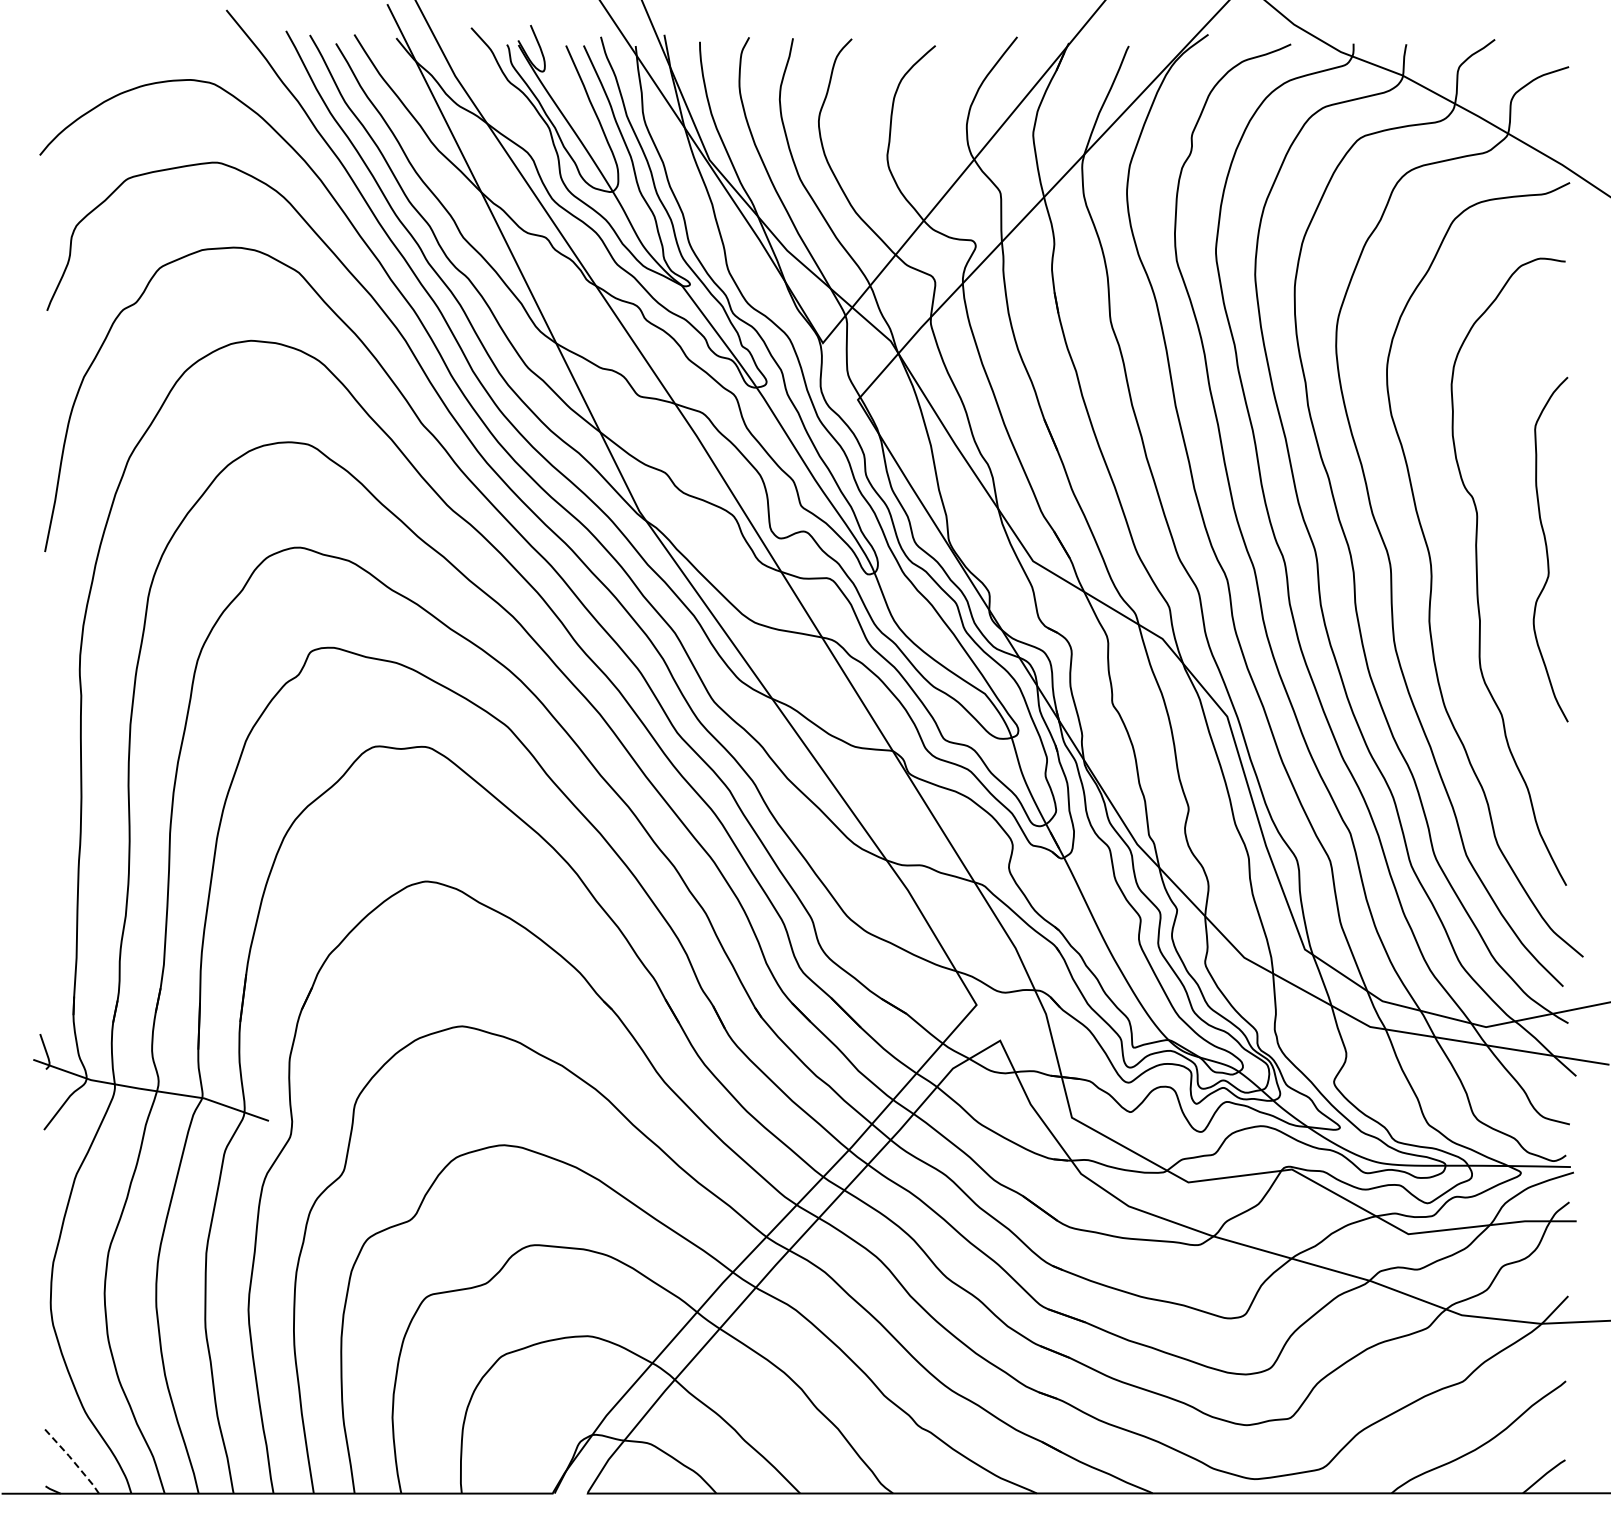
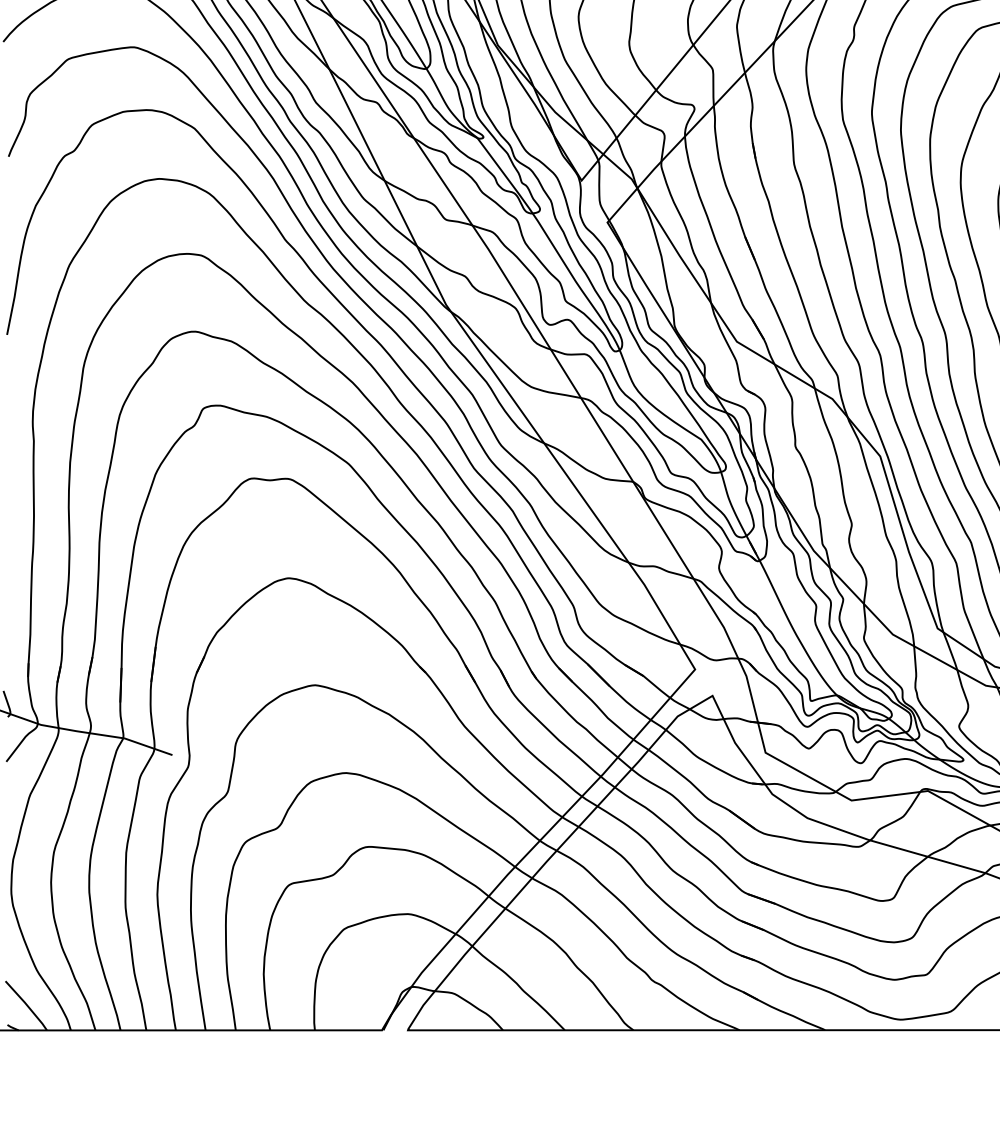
line: (72, 1459) -> (27, 1005), dashed -> solid

